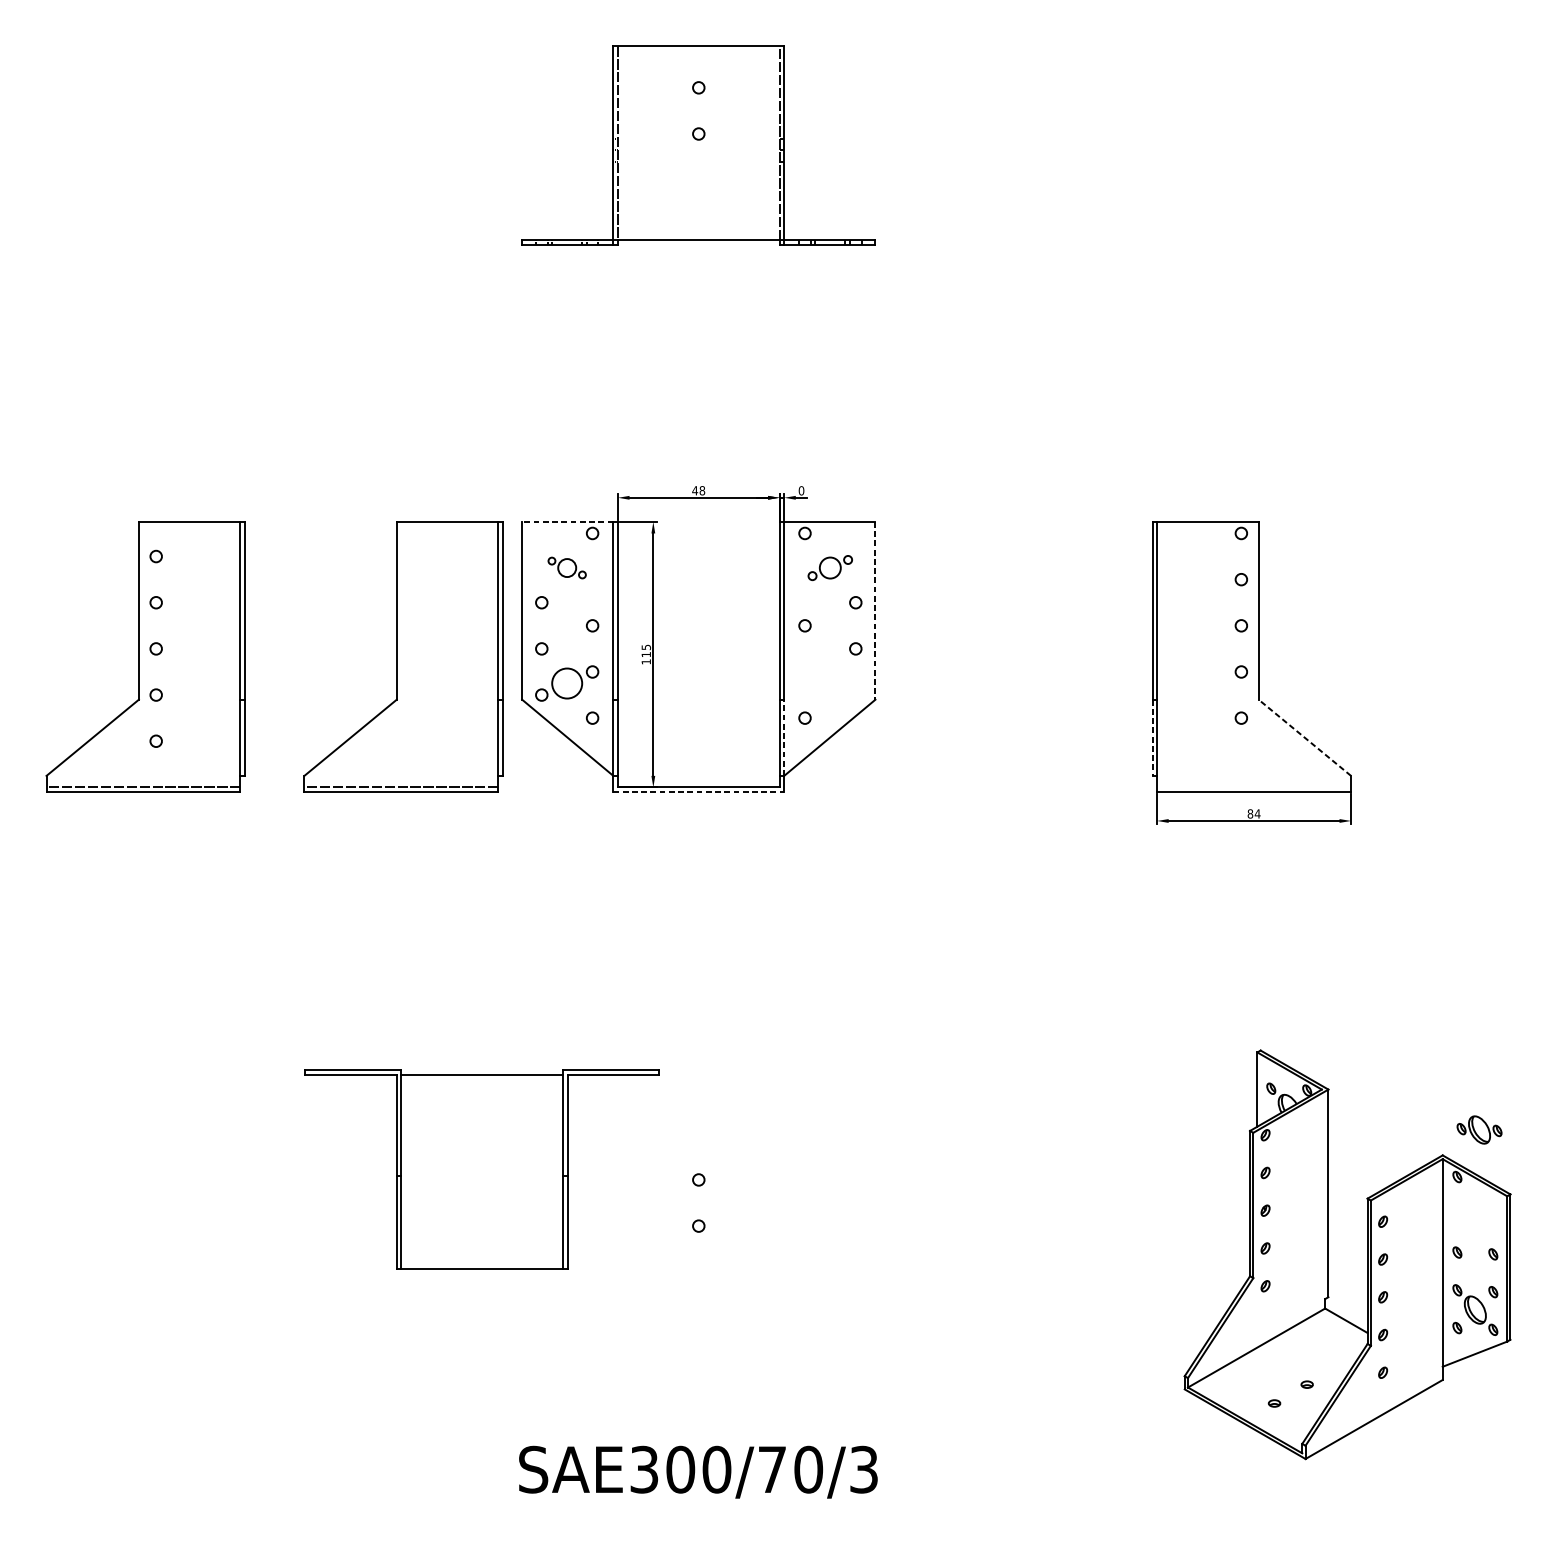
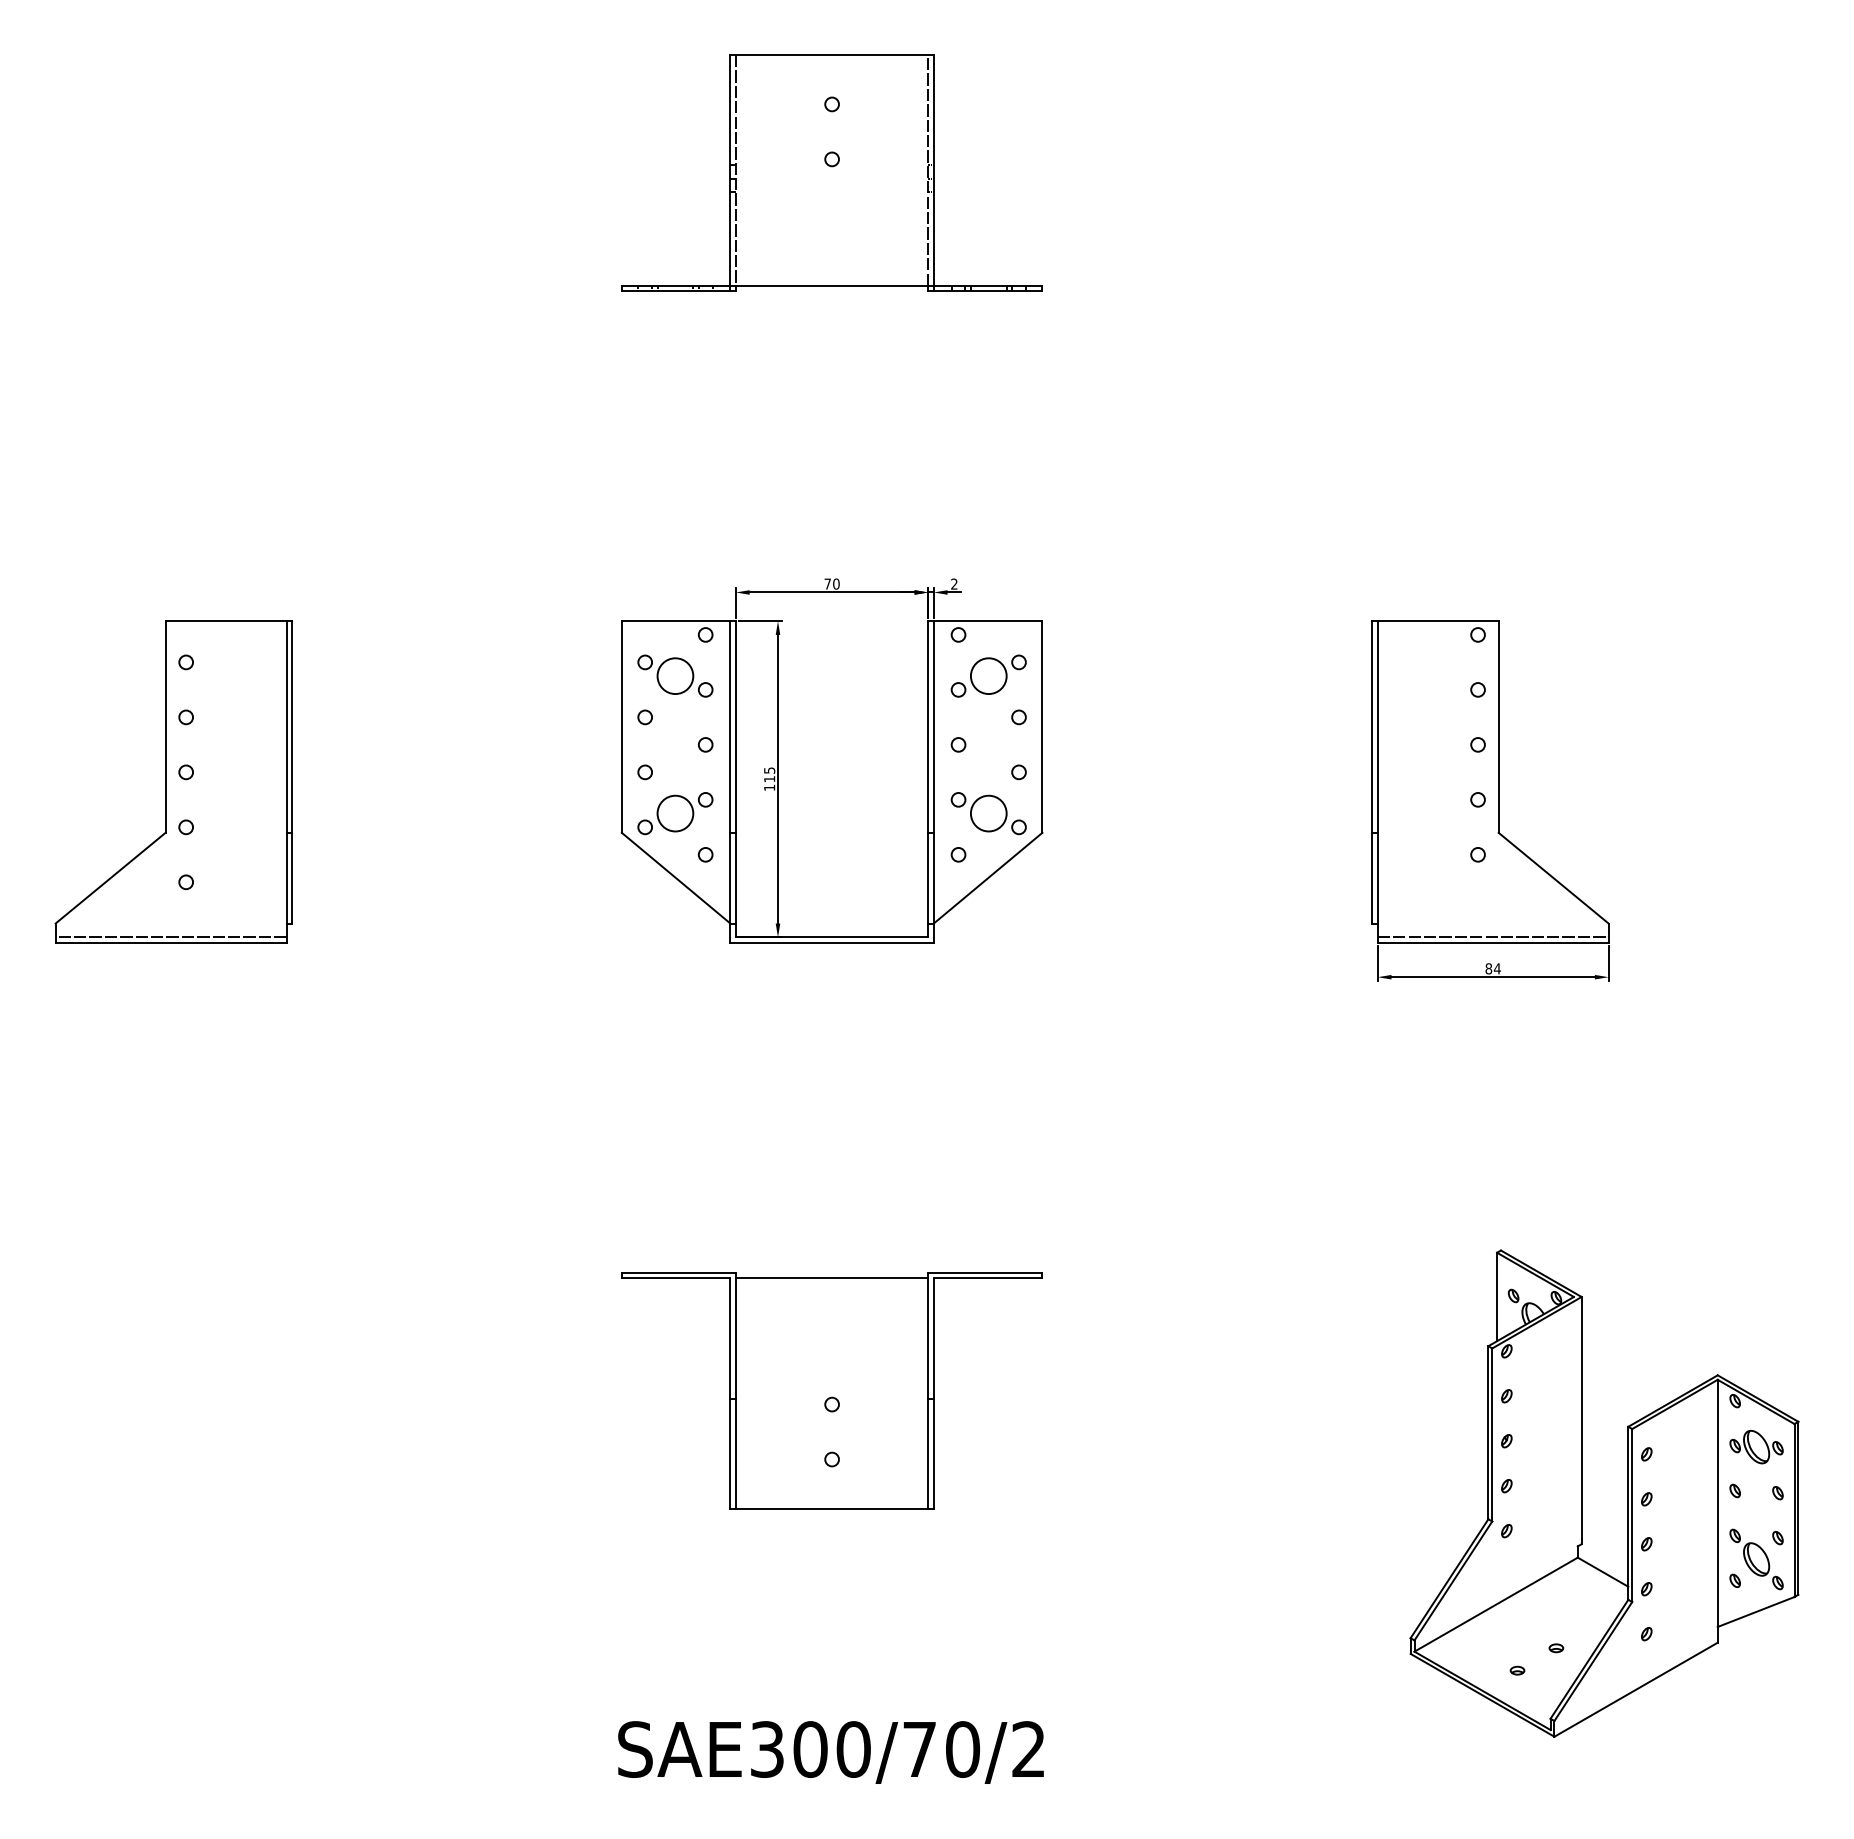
text: (698, 490) -> (831, 583), 48 -> 70
text: (801, 490) -> (954, 583), 0 -> 2
line: (567, 522) -> (675, 621), dashed -> solid
part: (567, 567) -> (675, 675), size x1.67
part: (830, 567) -> (988, 675), size x1.43
line: (875, 611) -> (1042, 727), dashed -> solid
part: (403, 656) -> (480, 781), removed
part: (830, 683) -> (988, 813), added
line: (783, 737) -> (933, 877), dashed -> solid
line: (1304, 737) -> (1553, 877), dashed -> solid
line: (1152, 738) -> (1372, 878), dashed -> solid
line: (1253, 787) -> (1492, 937), added
line: (699, 791) -> (832, 942), dashed -> solid
part: (1479, 1129) -> (1756, 1446), moved
part: (481, 1168) -> (831, 1390), moved
text: (863, 1469) -> (1028, 1749), SAE300/70/3 -> SAE300/70/2

